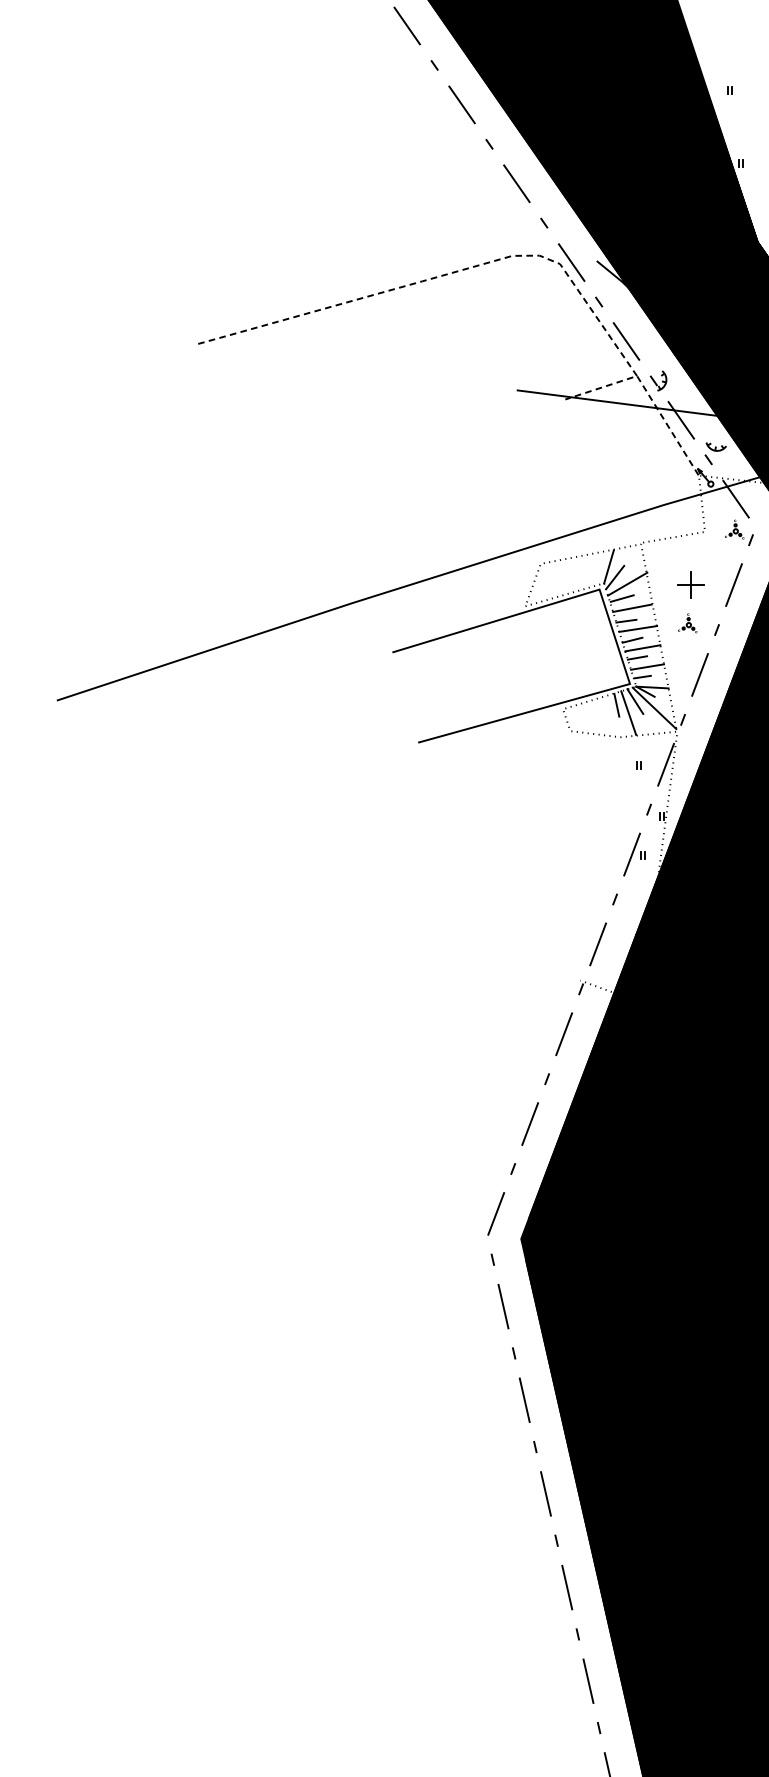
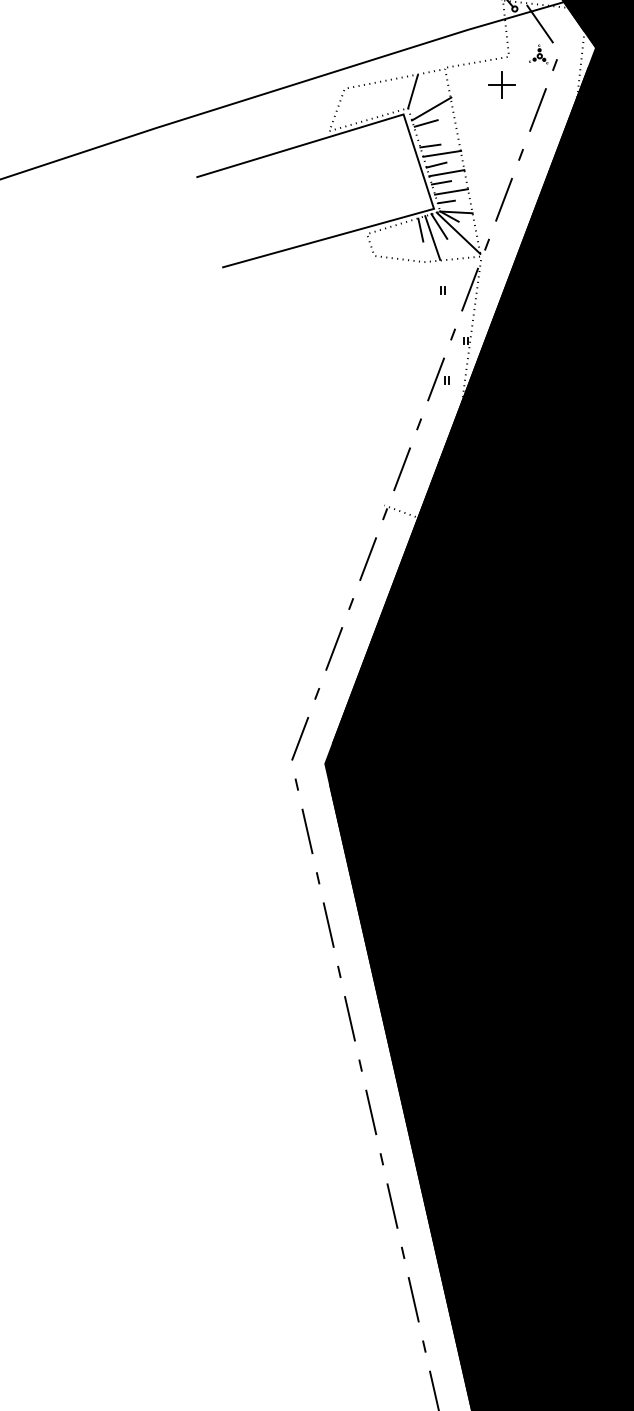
line: (615, 577) -> (419, 102), removed
part: (690, 584) -> (501, 84), moved
line: (632, 607) -> (436, 132), removed
part: (687, 623) -> (491, 148), removed

